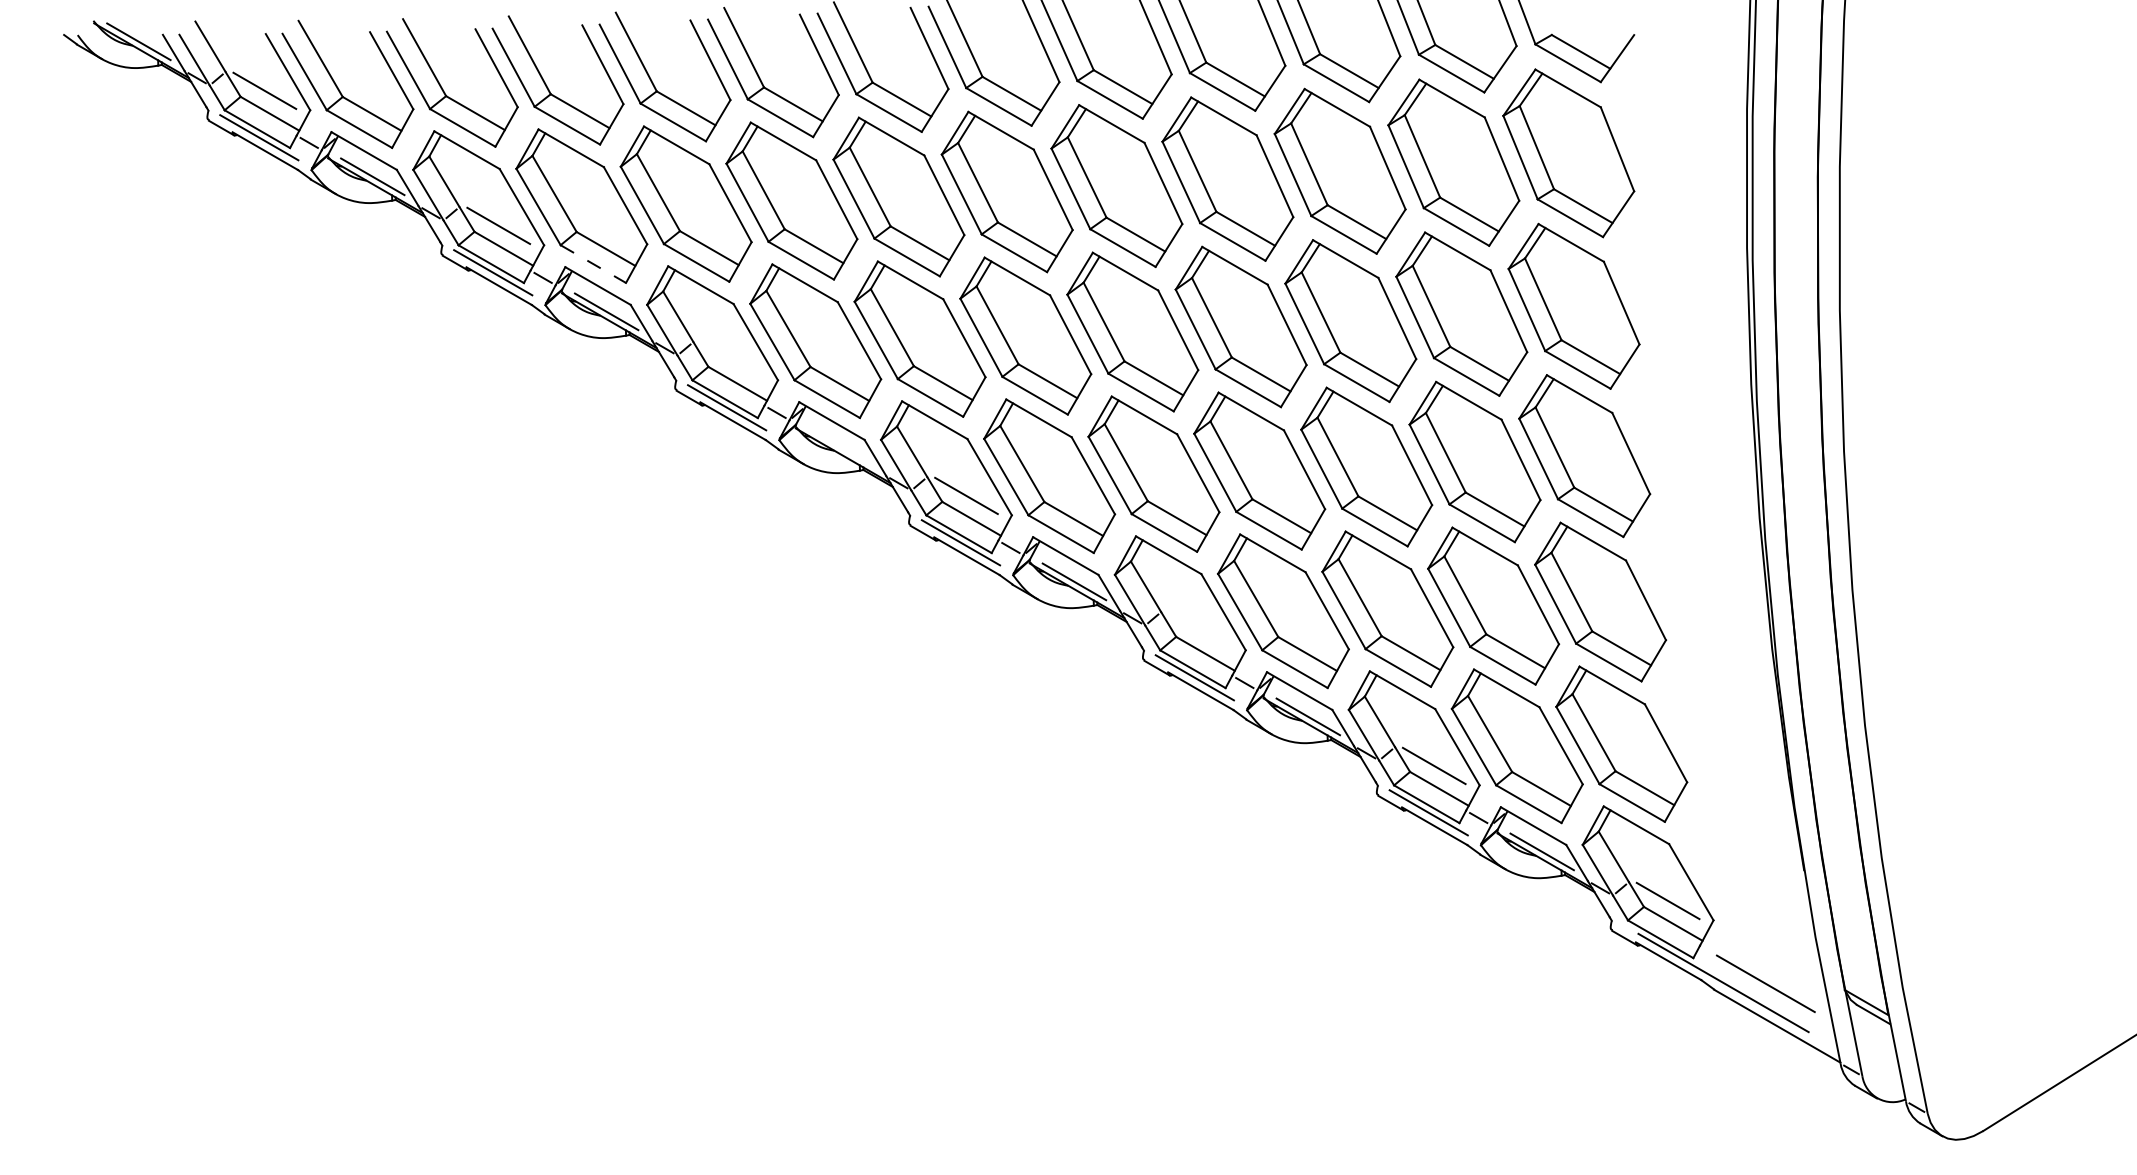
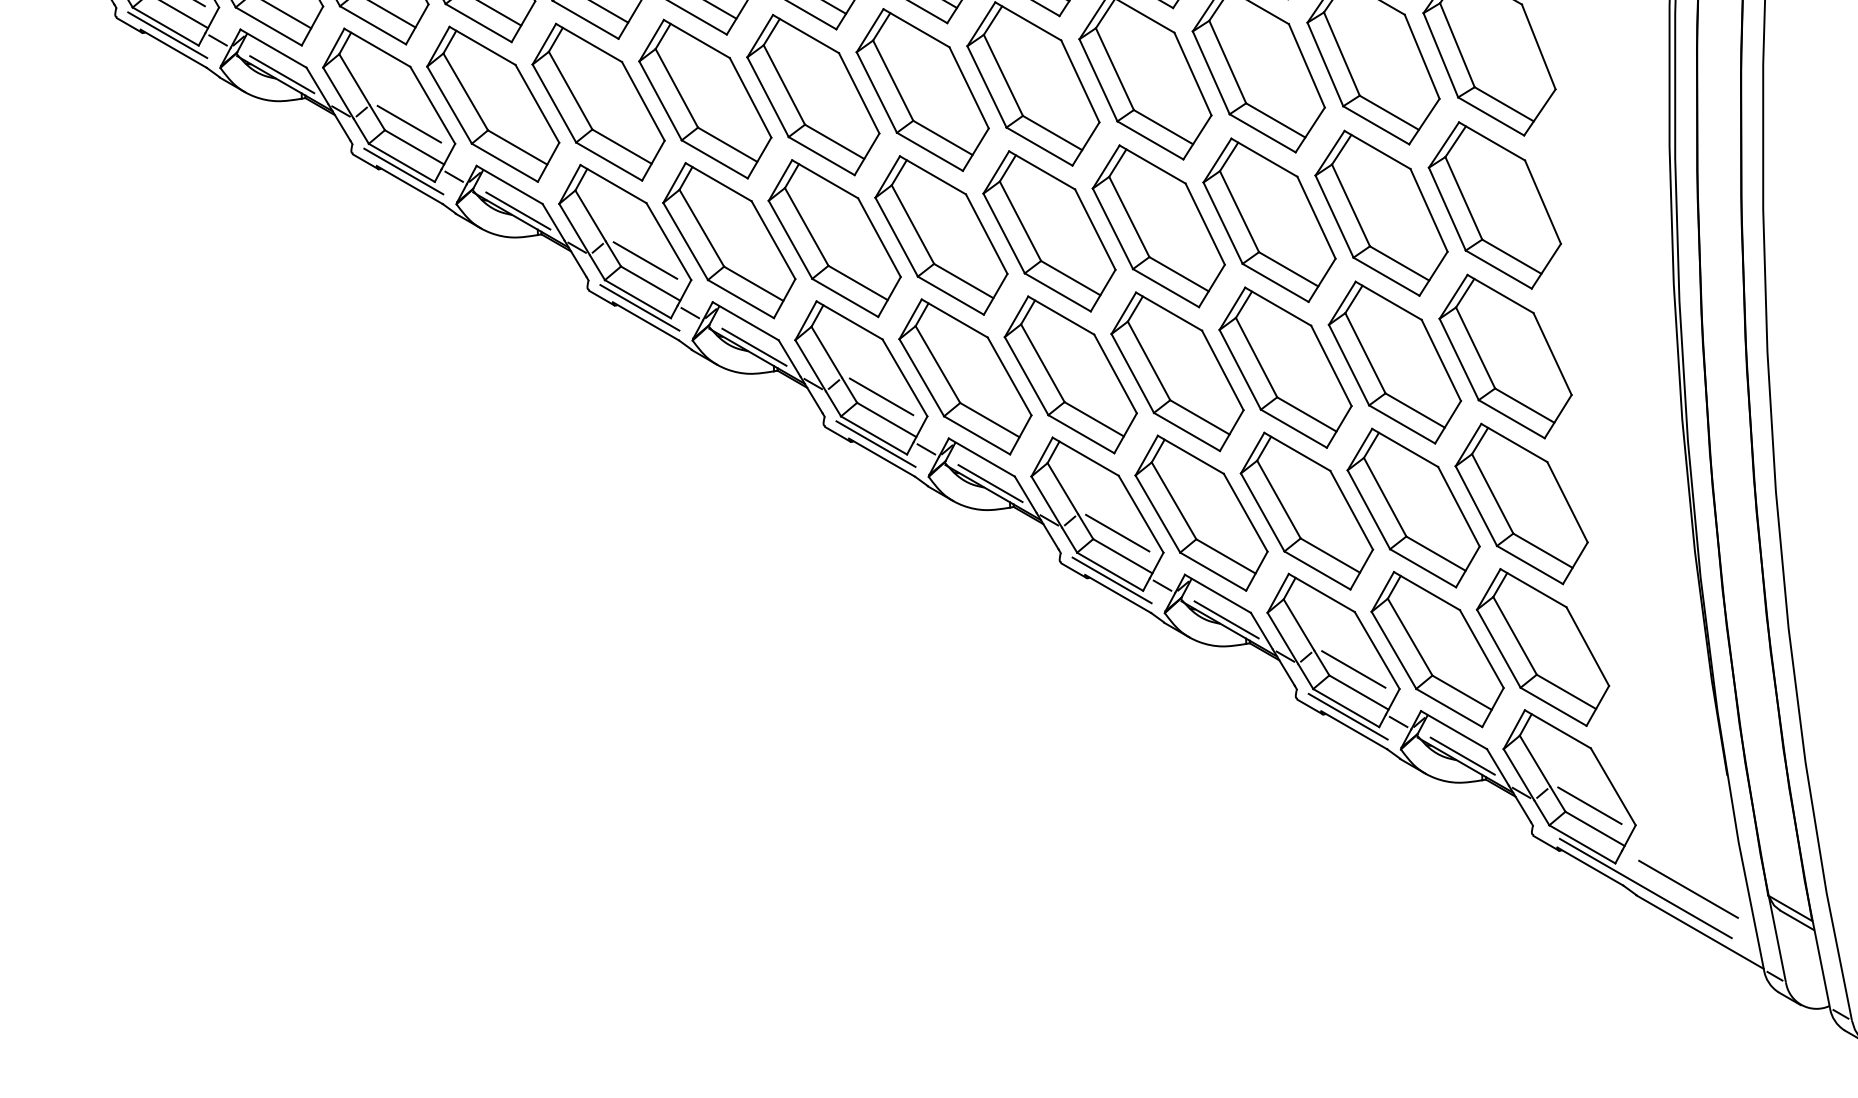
line: (593, 264) -> (505, 163), dashed -> solid
line: (732, 360) -> (645, 260), added
line: (840, 446) -> (754, 346), added
line: (1200, 630) -> (1117, 532), added

